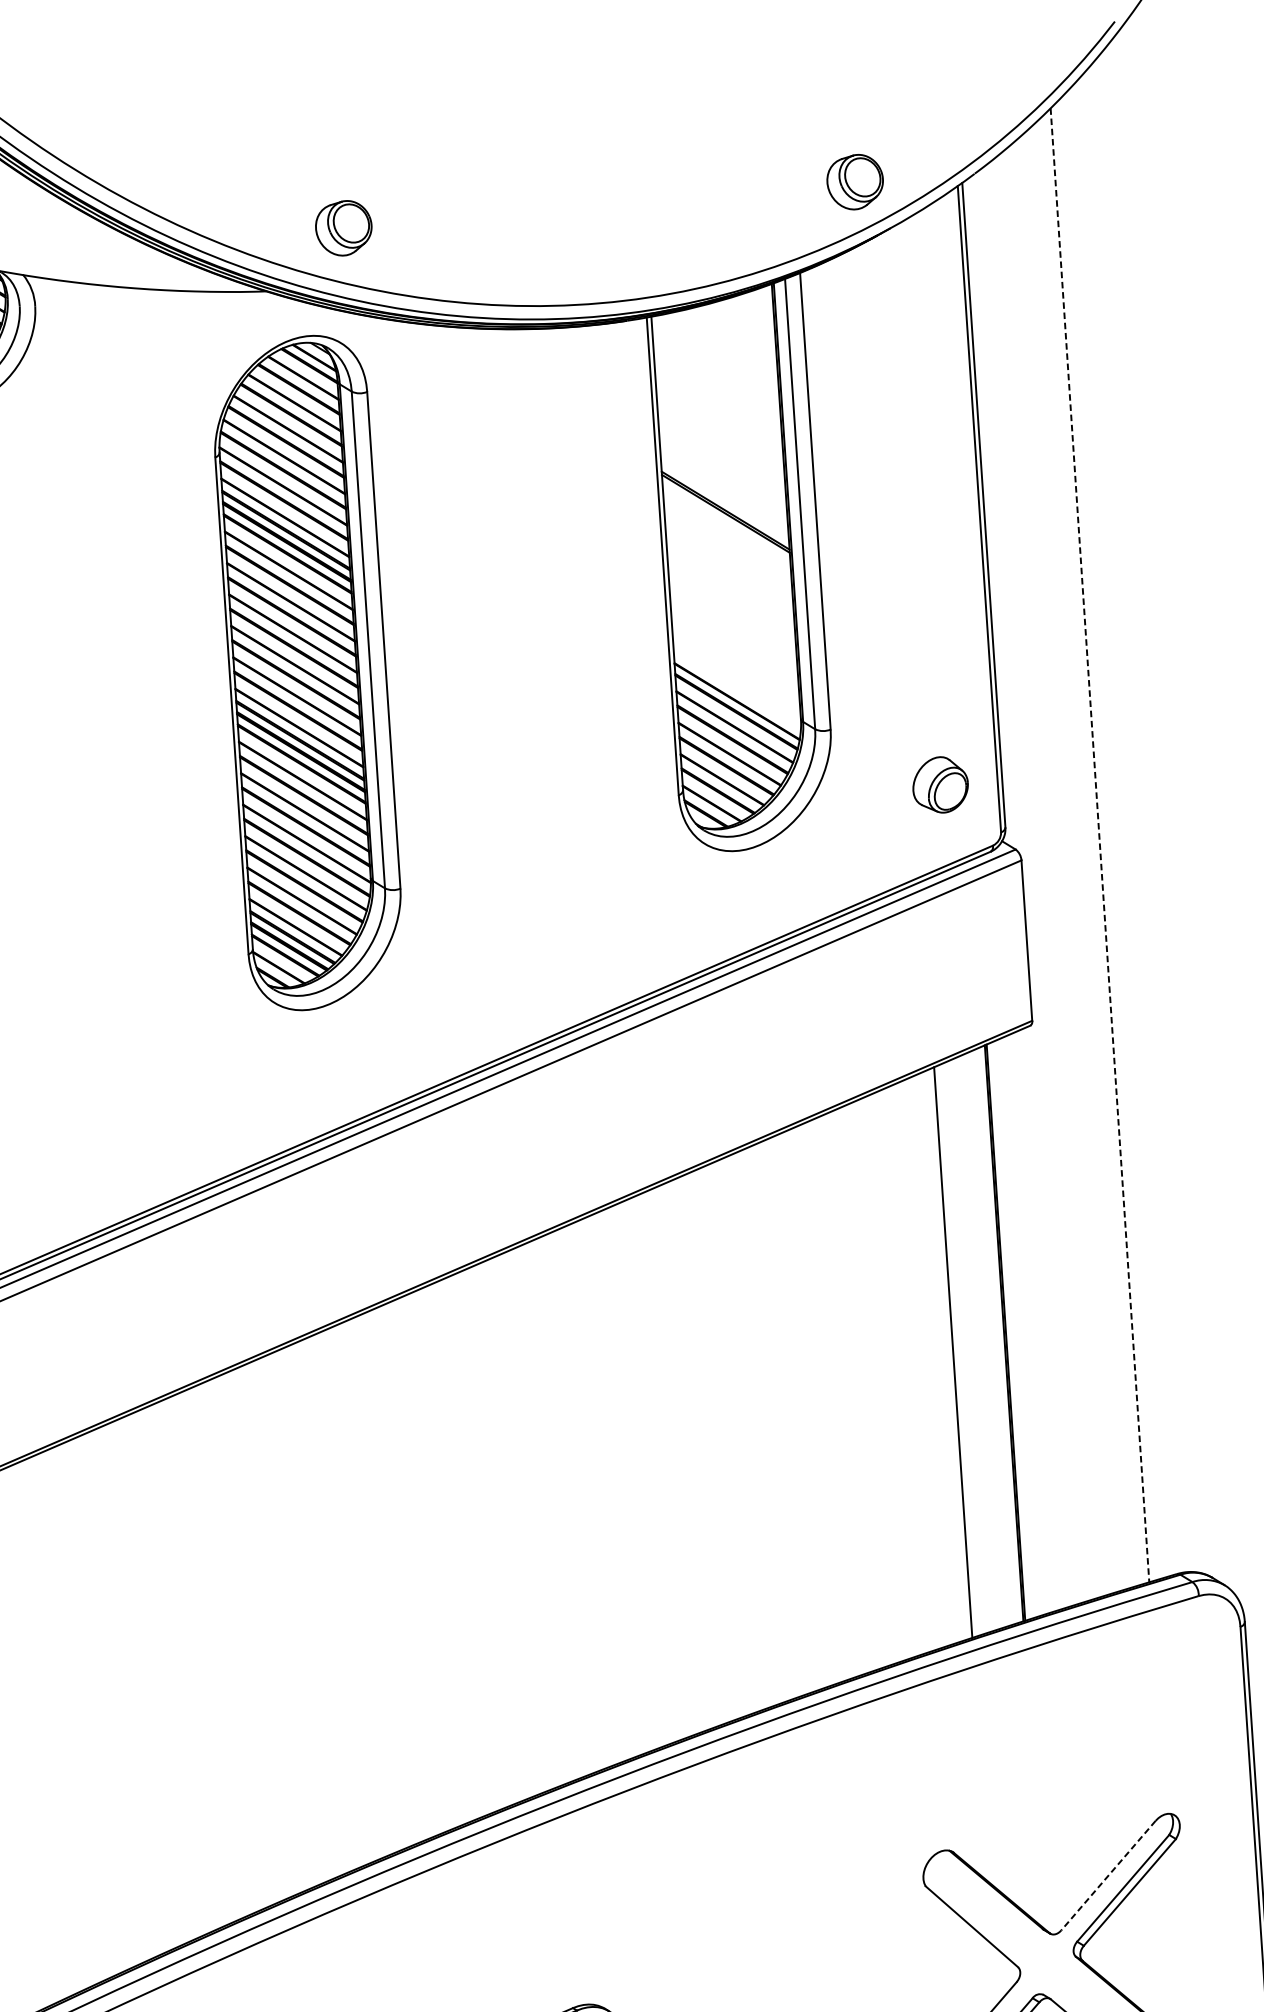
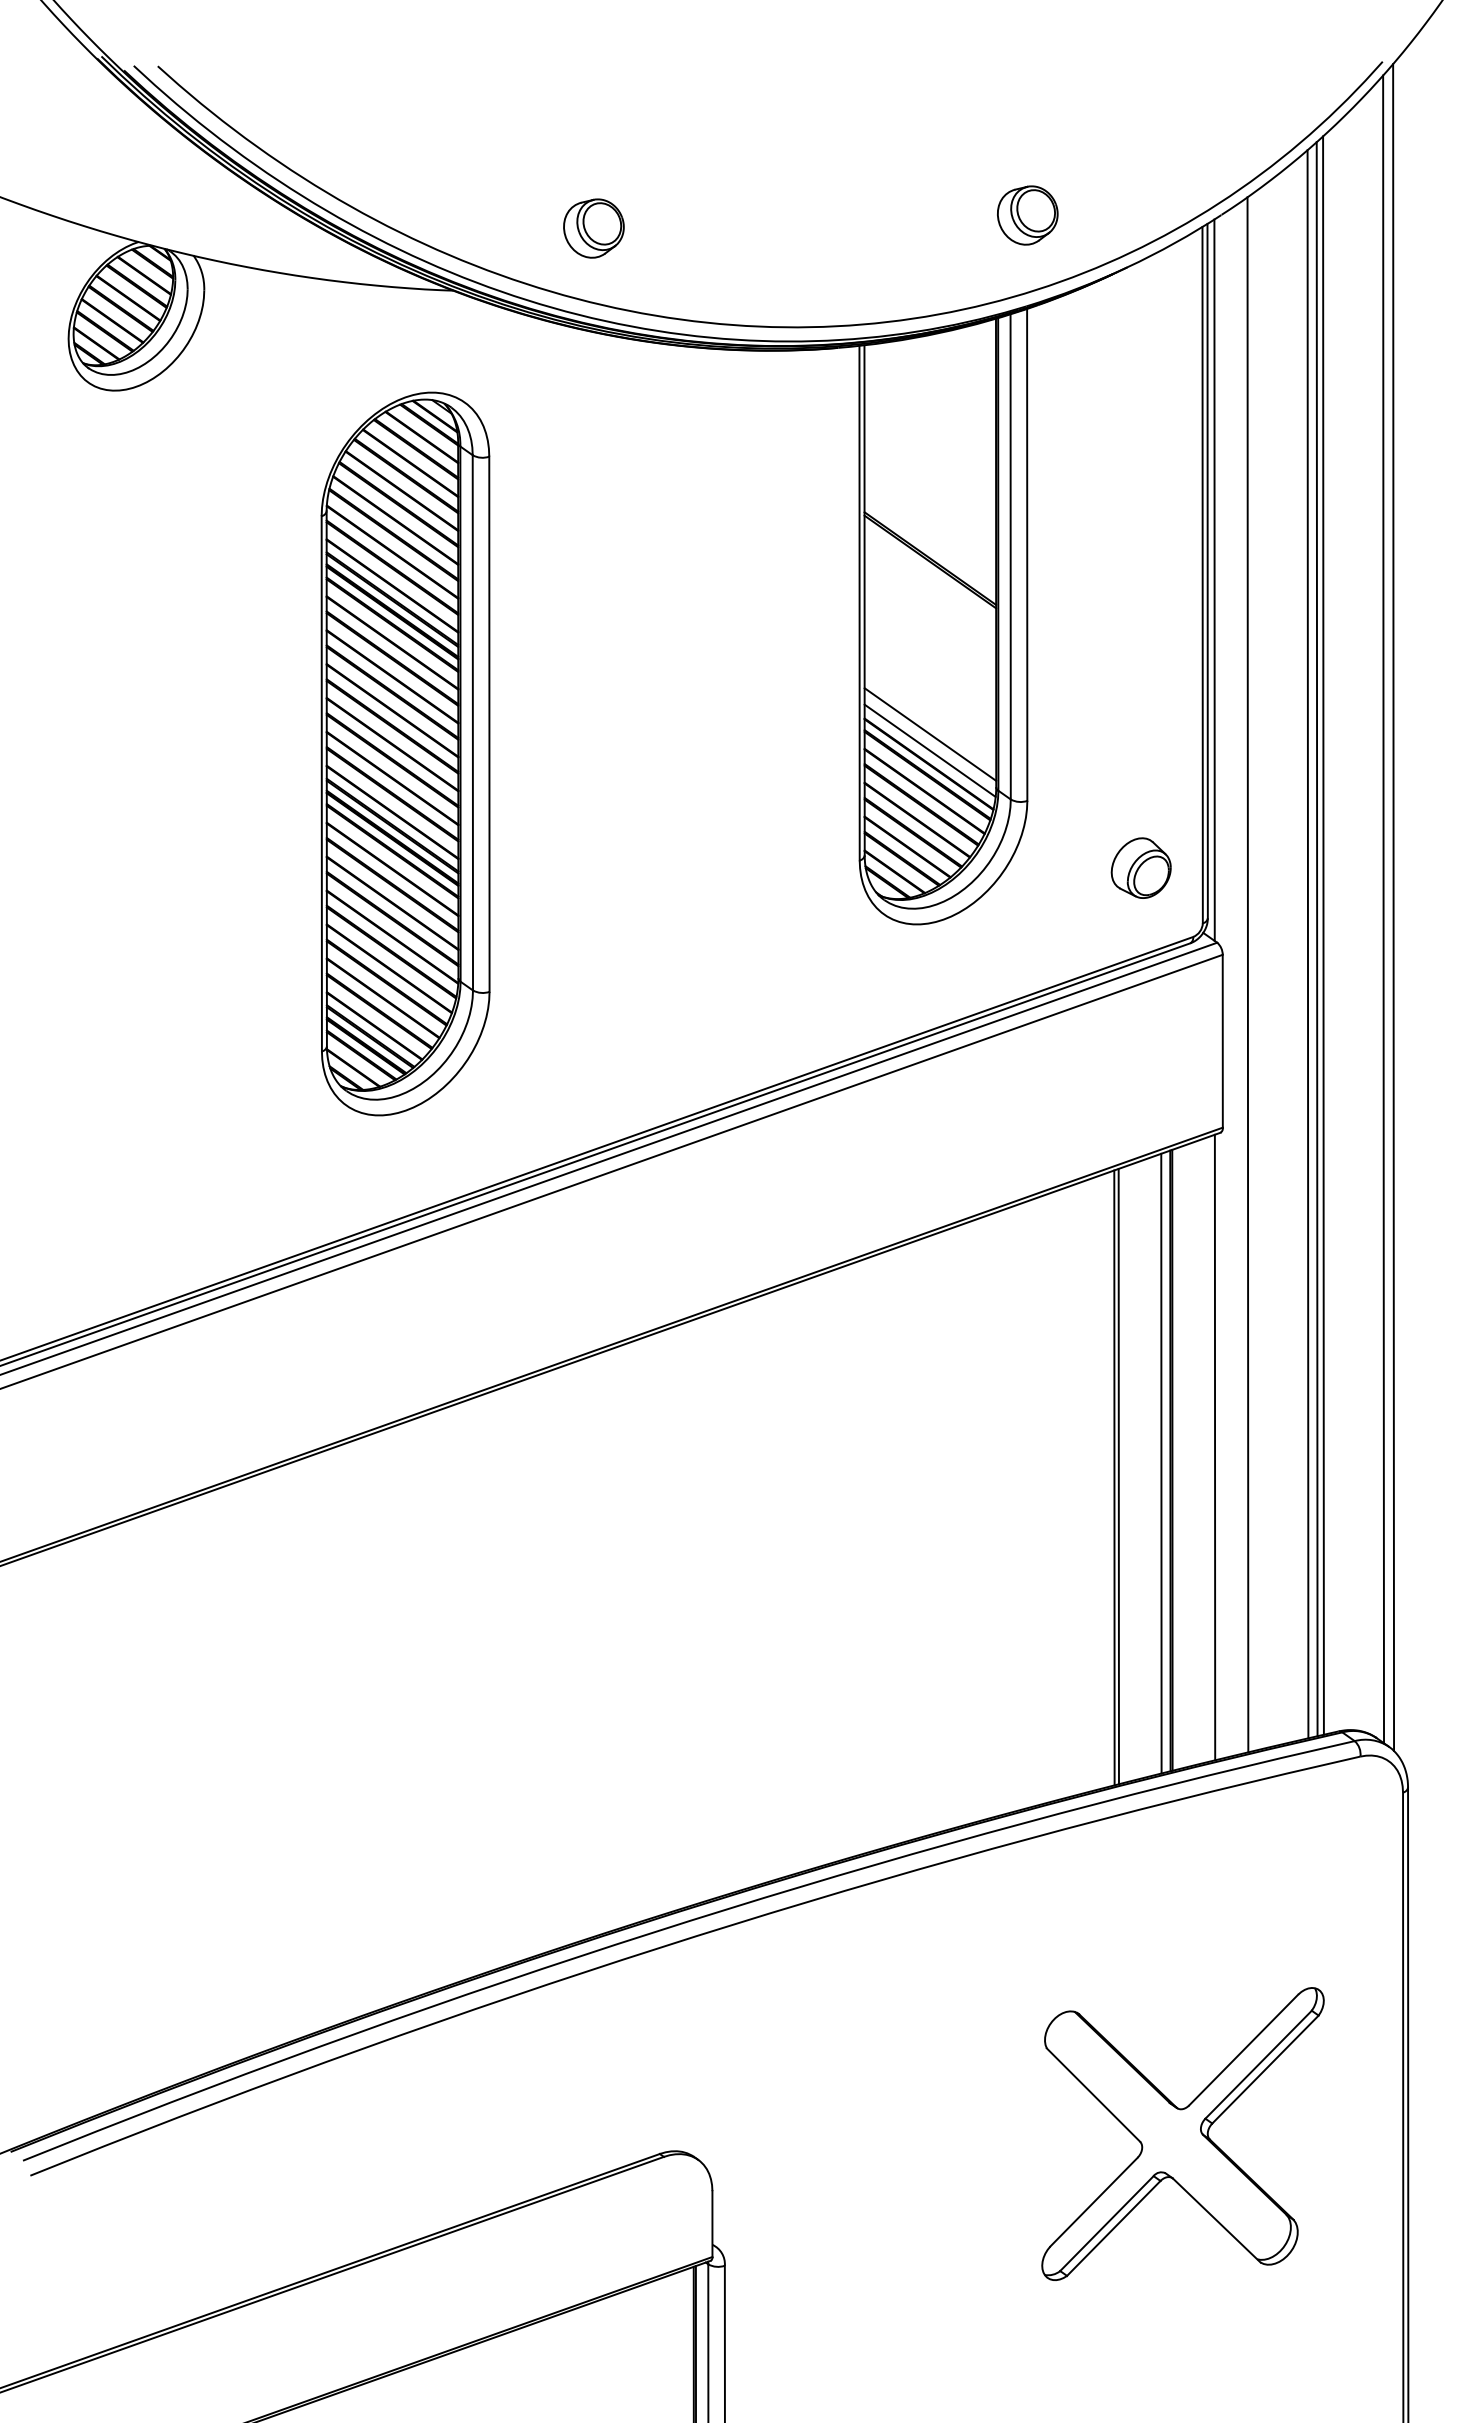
part: (855, 182) -> (1027, 215), moved
part: (343, 228) -> (593, 228), moved
line: (990, 513) -> (1214, 580), added
part: (307, 672) -> (405, 753), moved
line: (736, 673) -> (930, 734), added
line: (736, 688) -> (929, 750), added
line: (1177, 805) -> (1393, 907), added
line: (1167, 808) -> (1383, 909), added
line: (1113, 836) -> (1323, 935), added
line: (1107, 840) -> (1316, 939), added
line: (1099, 845) -> (1307, 944), dashed -> solid
line: (1045, 877) -> (1247, 974), added
line: (1044, 1318) -> (1214, 1447), added
line: (996, 1336) -> (1161, 1463), added
line: (956, 1351) -> (1118, 1476), added
line: (1108, 1876) -> (1243, 2050), dashed -> solid

